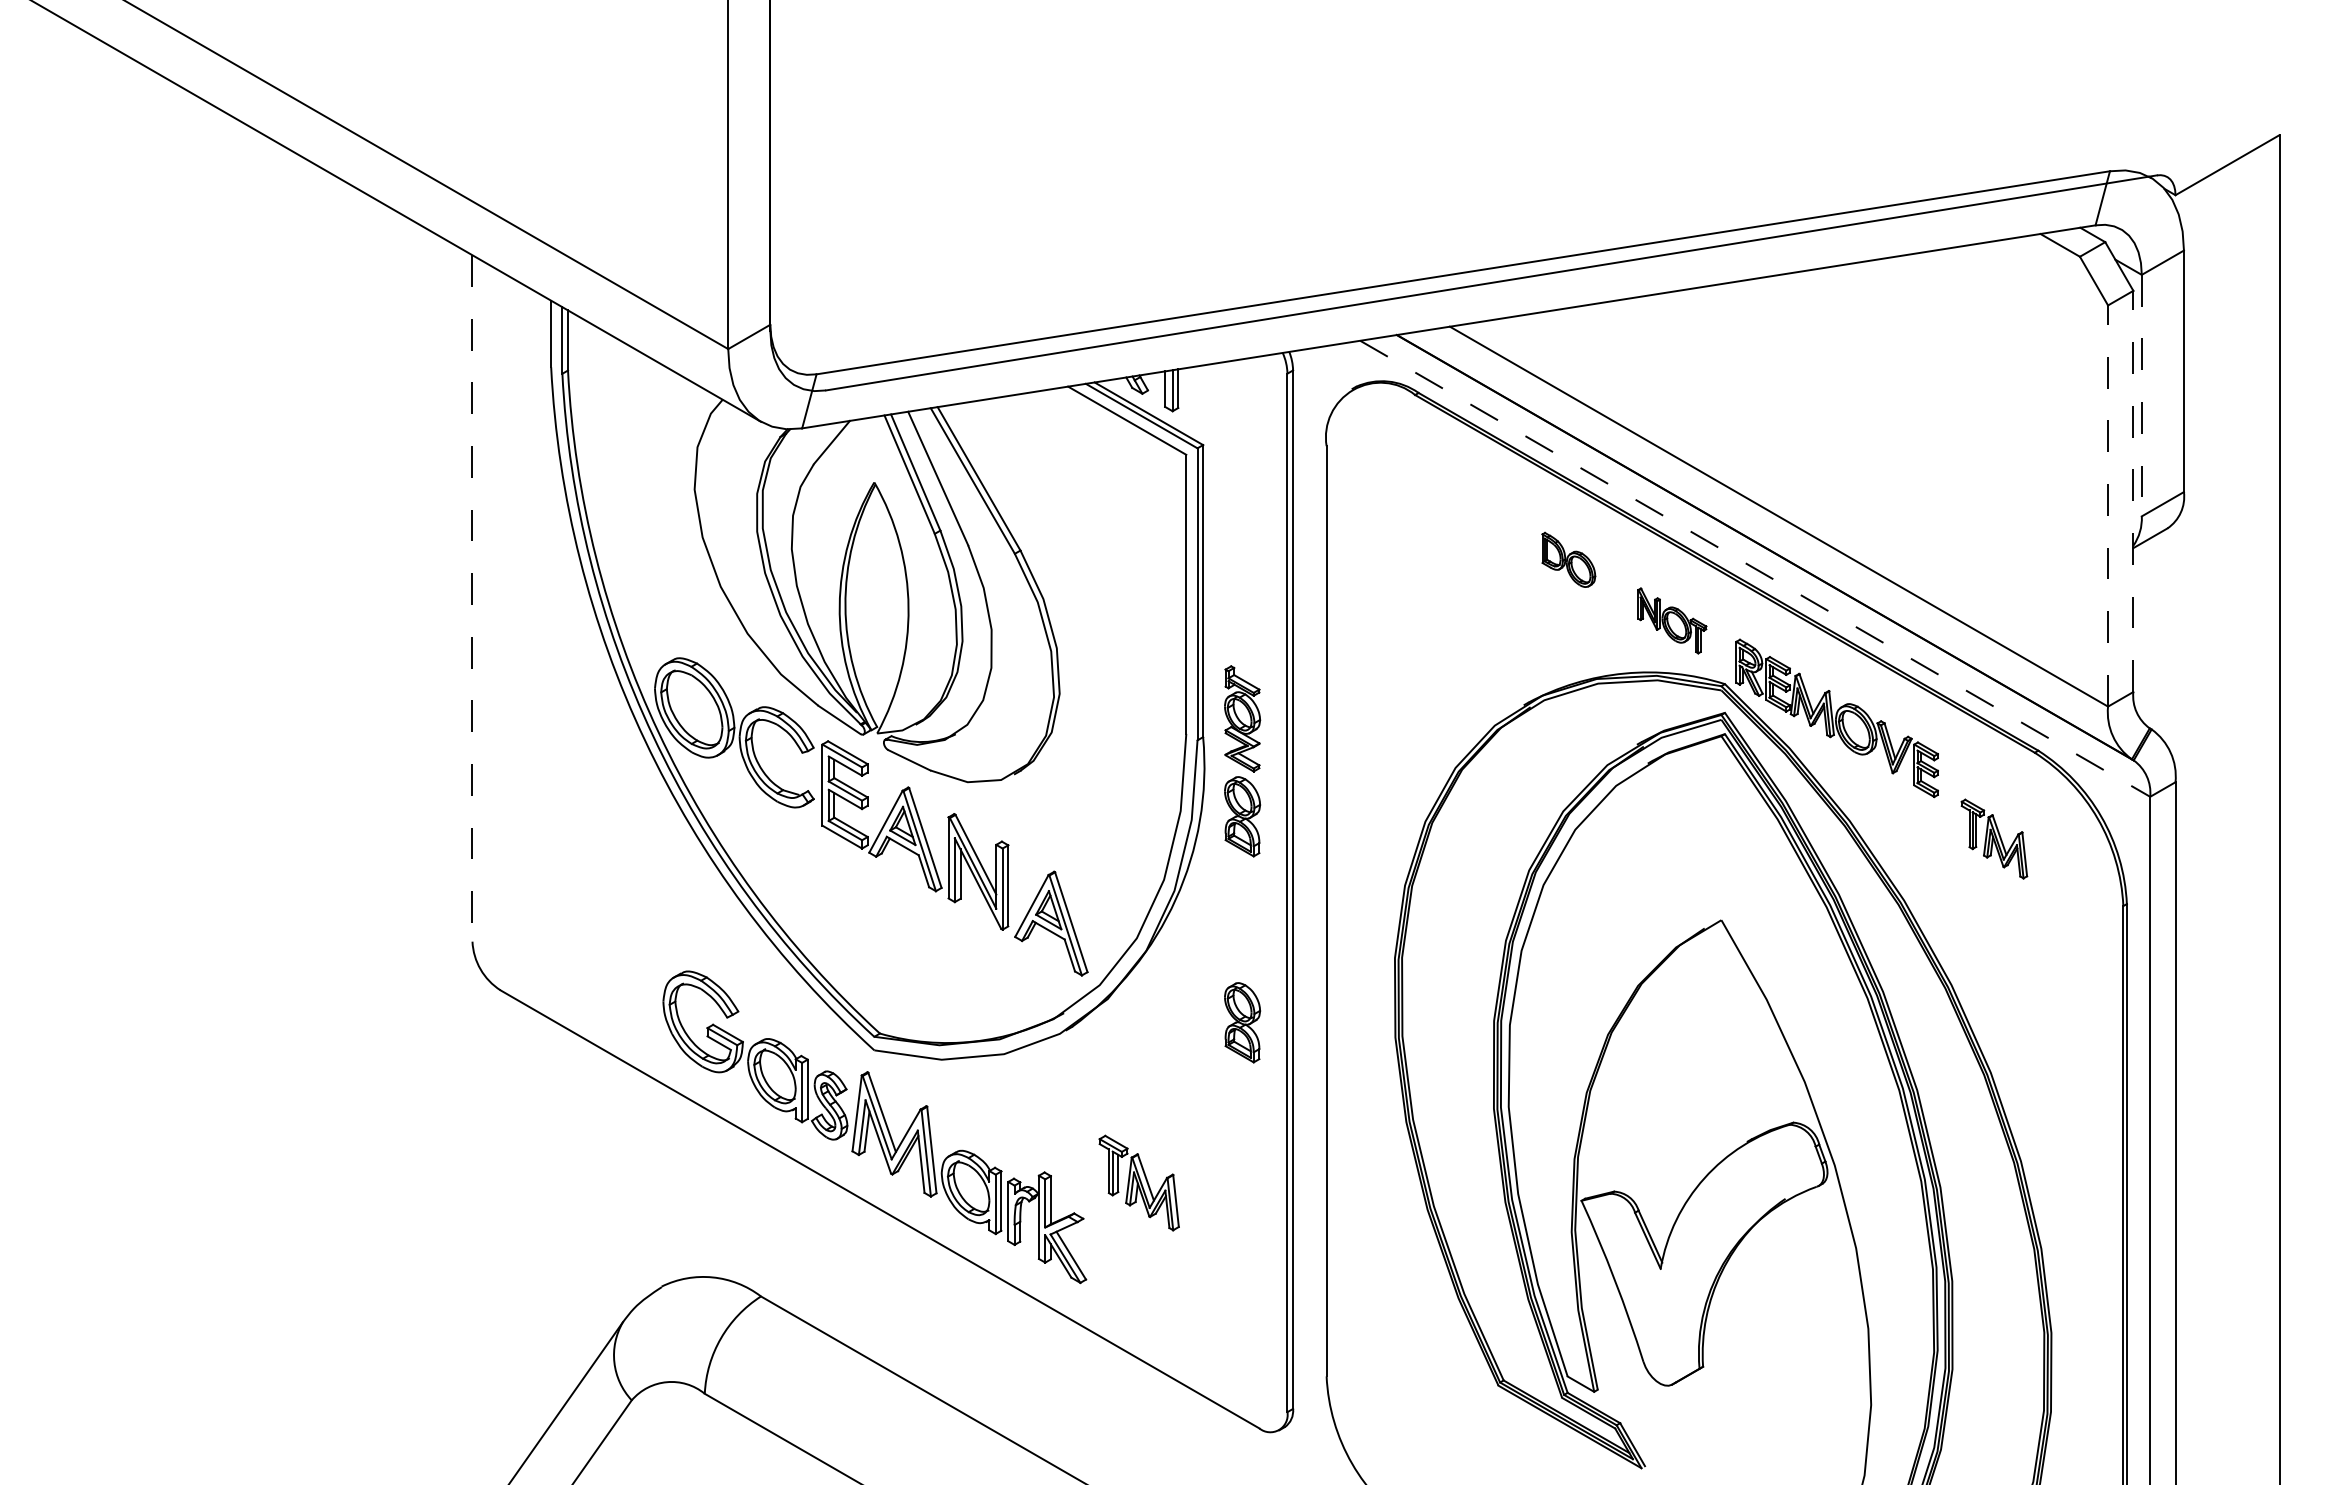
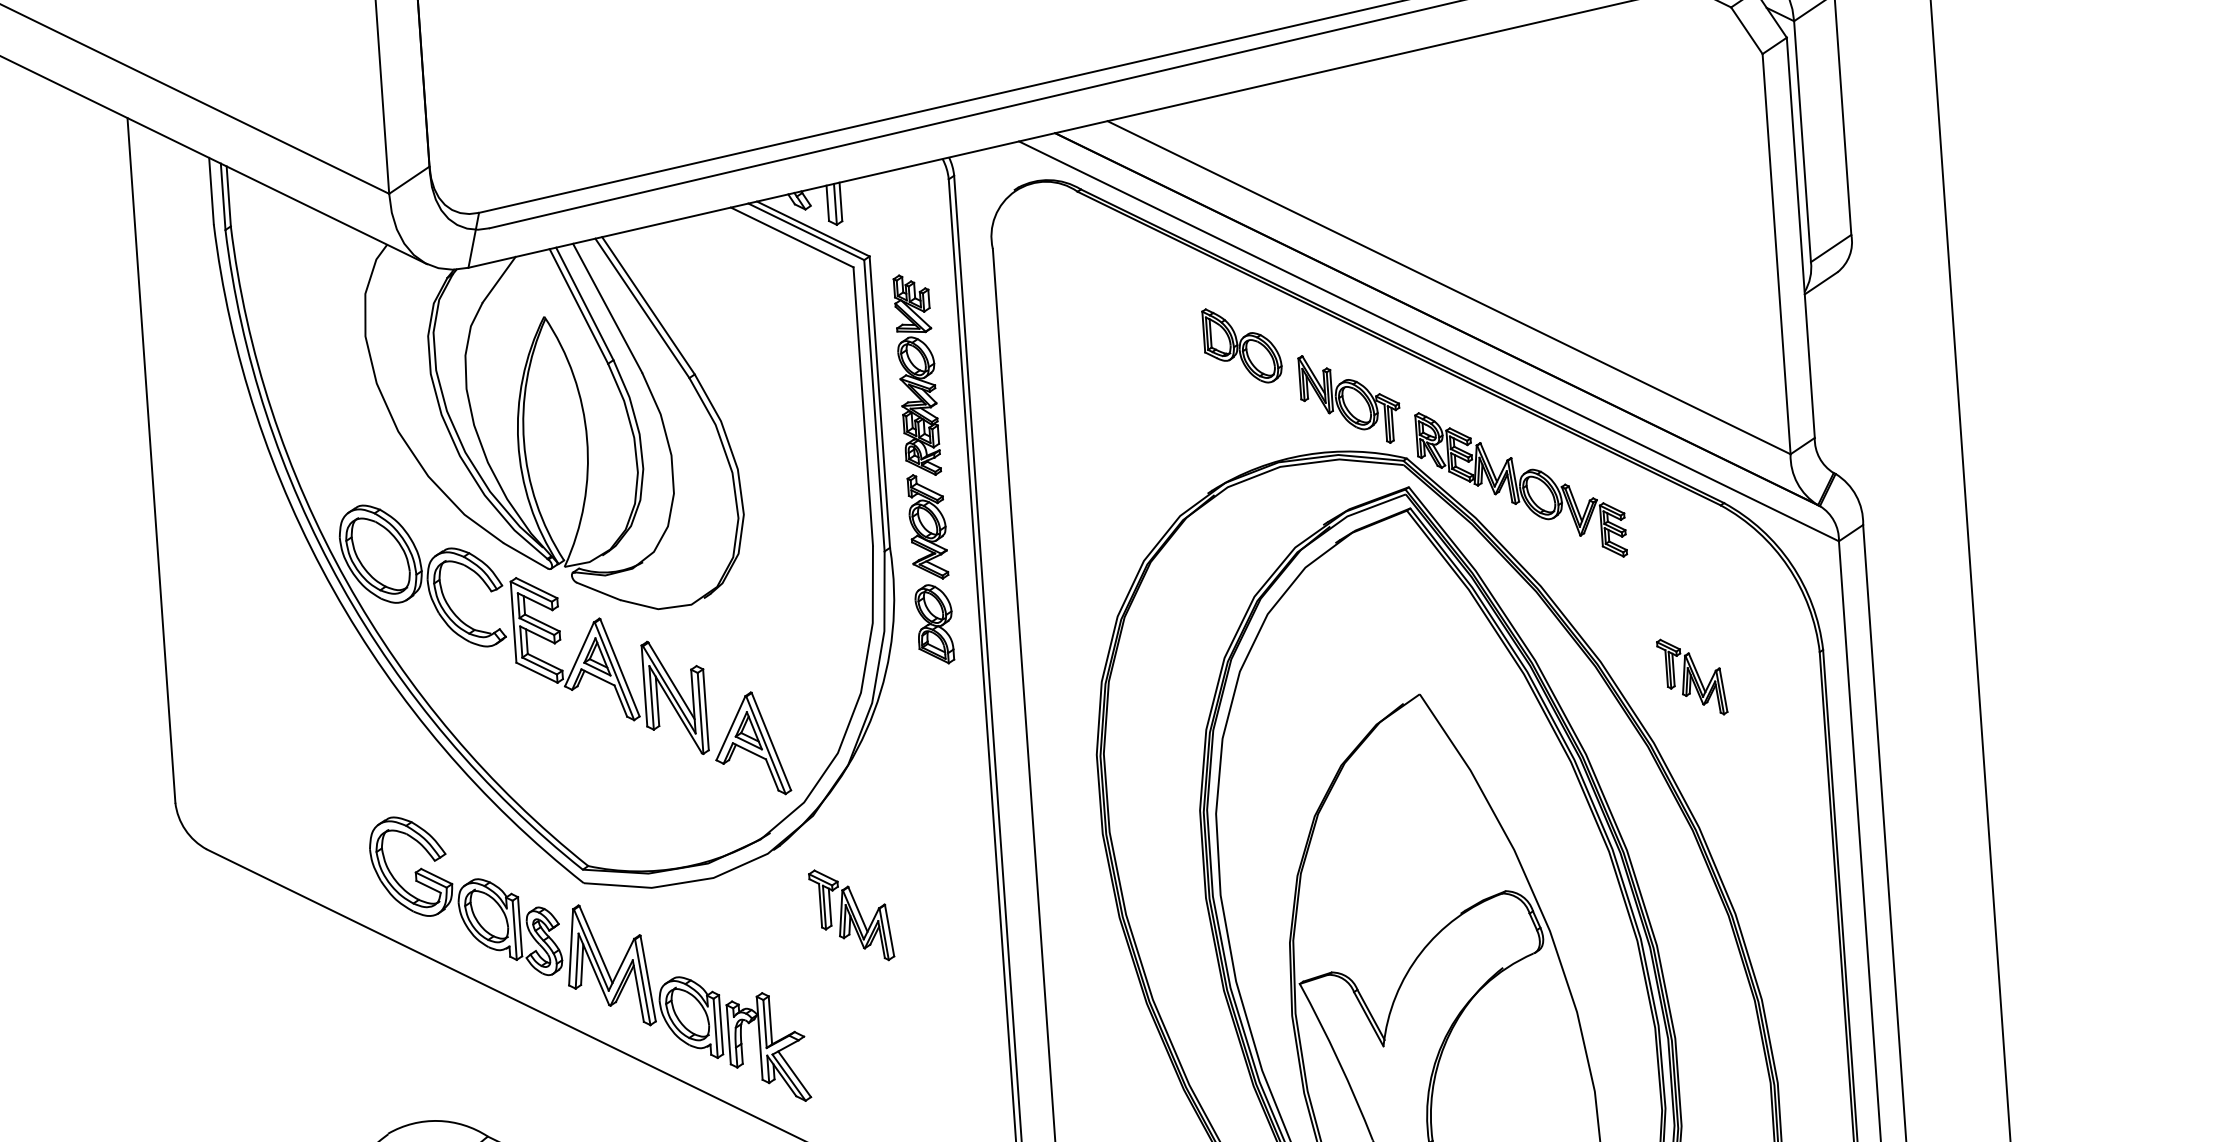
line: (2141, 395) -> (1802, 141), dashed -> solid
line: (2133, 491) -> (1800, 237), dashed -> solid
line: (2108, 506) -> (1777, 254), dashed -> solid
part: (1568, 559) -> (1242, 345), size x1.43
part: (1242, 566) -> (917, 374), added
line: (1755, 569) -> (1429, 342), dashed -> solid
line: (472, 598) -> (151, 460), dashed -> solid
part: (1671, 620) -> (1349, 398), size x1.43
part: (1994, 838) -> (1692, 676), moved
part: (1242, 1022) -> (949, 829), removed
part: (1138, 1182) -> (850, 914), moved

